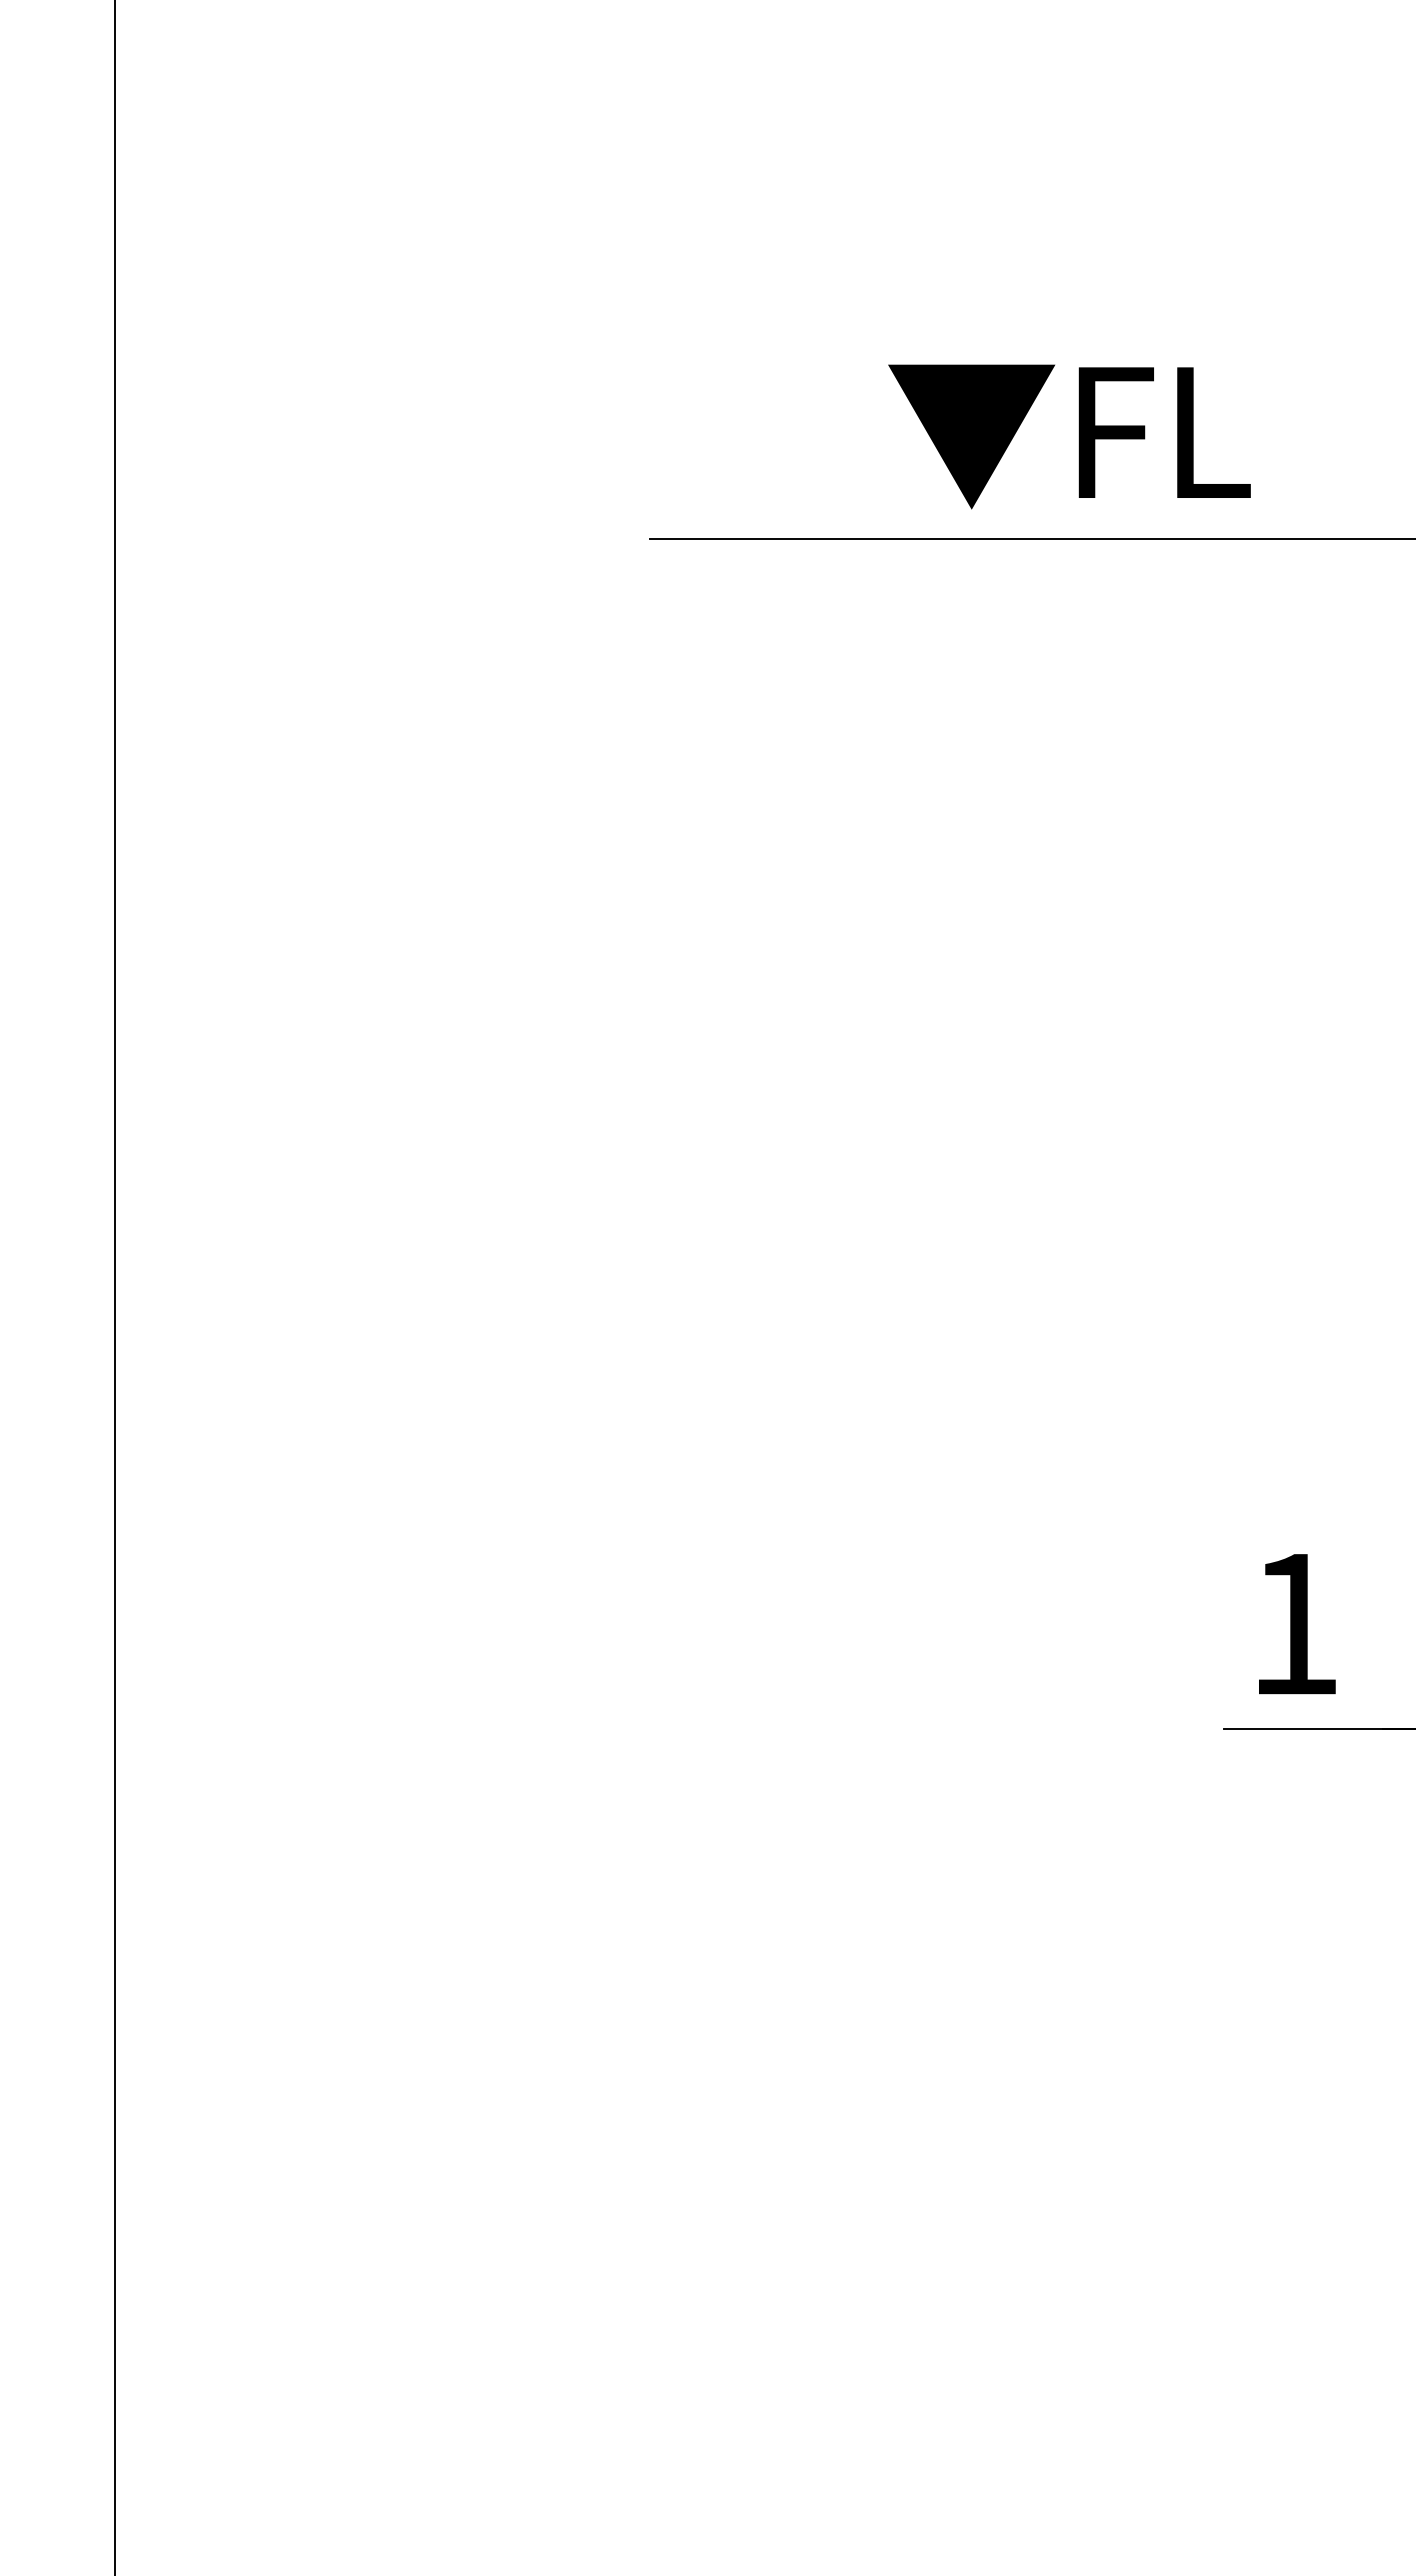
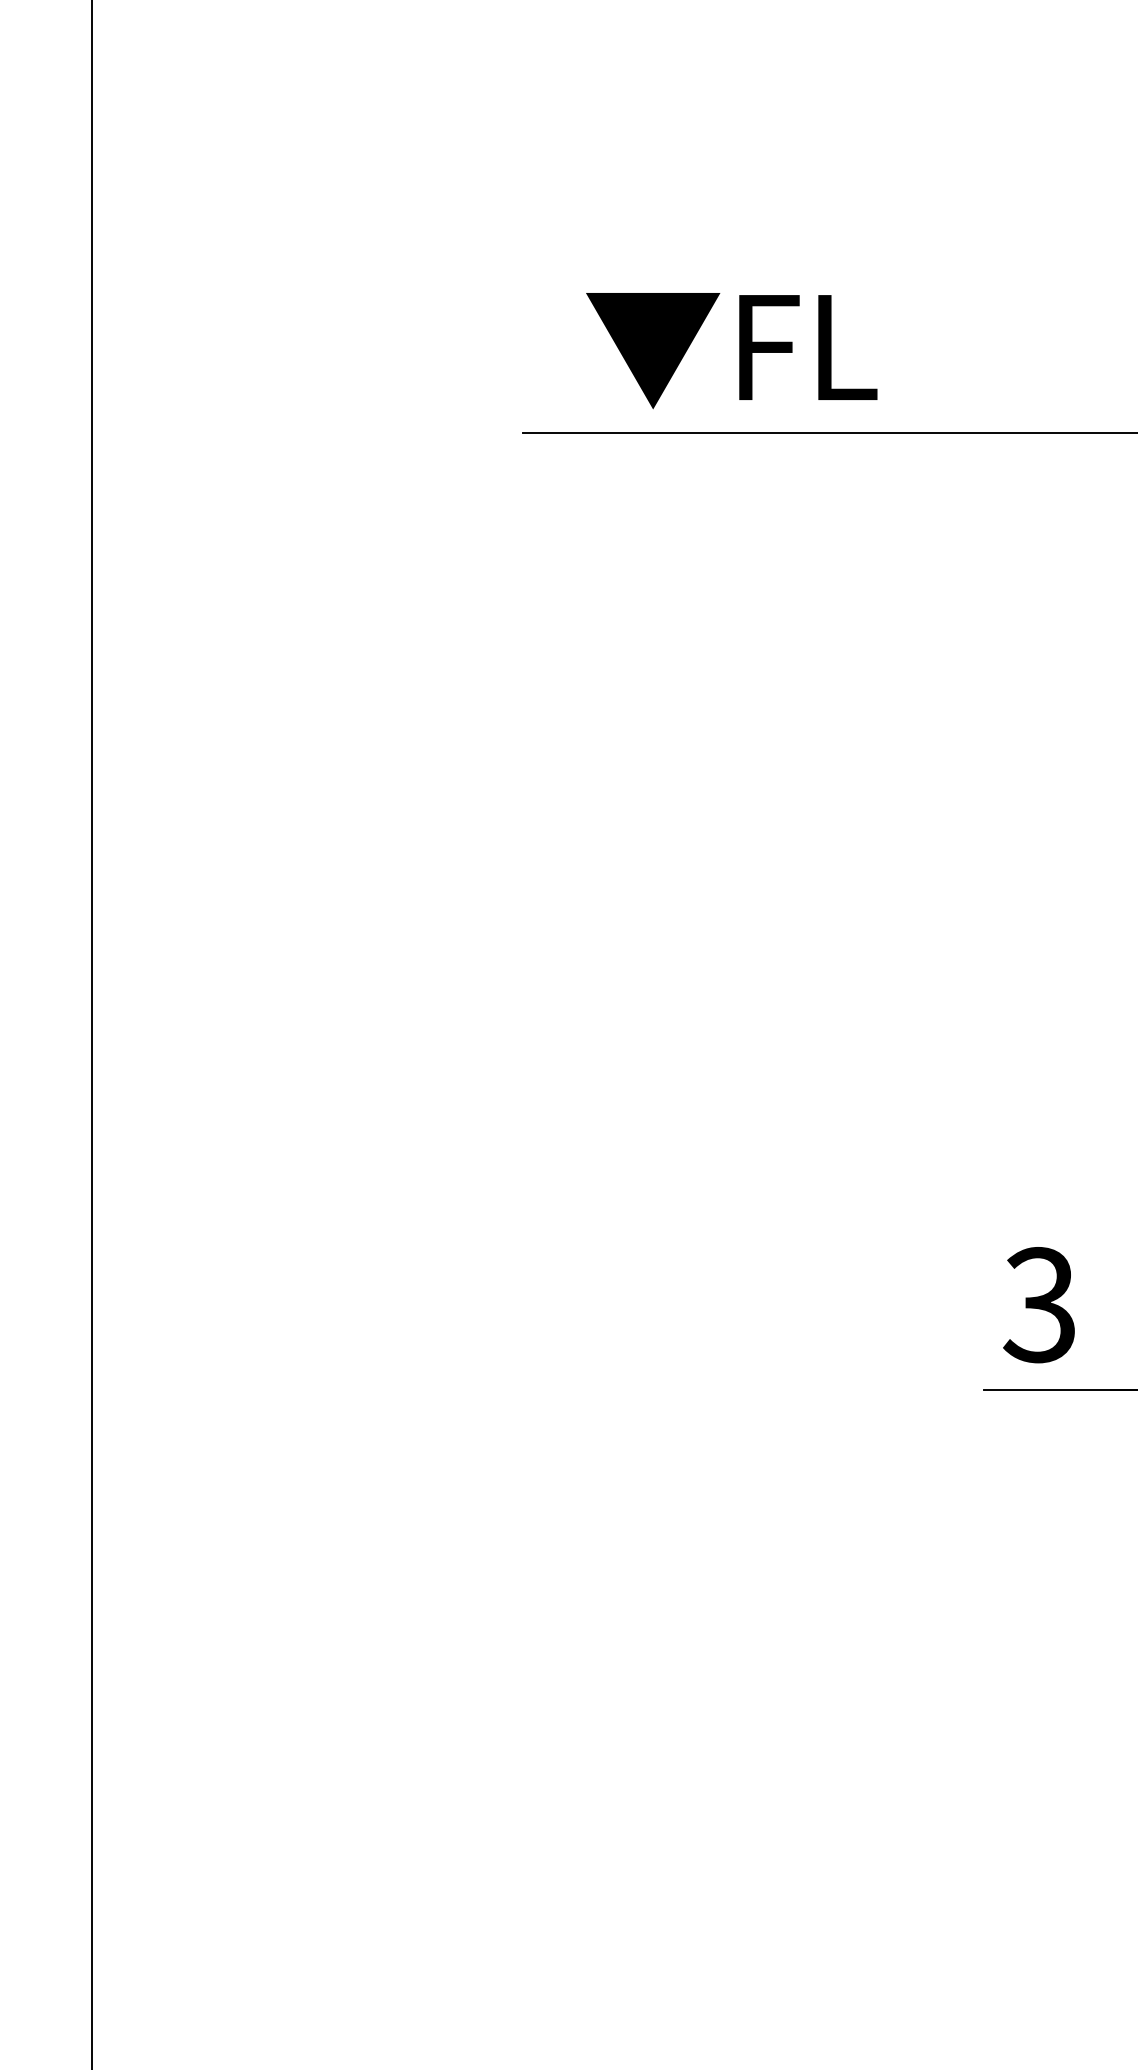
text: (1069, 436) -> (731, 350), moved
text: (1292, 1623) -> (1038, 1304), 1 -> 3

